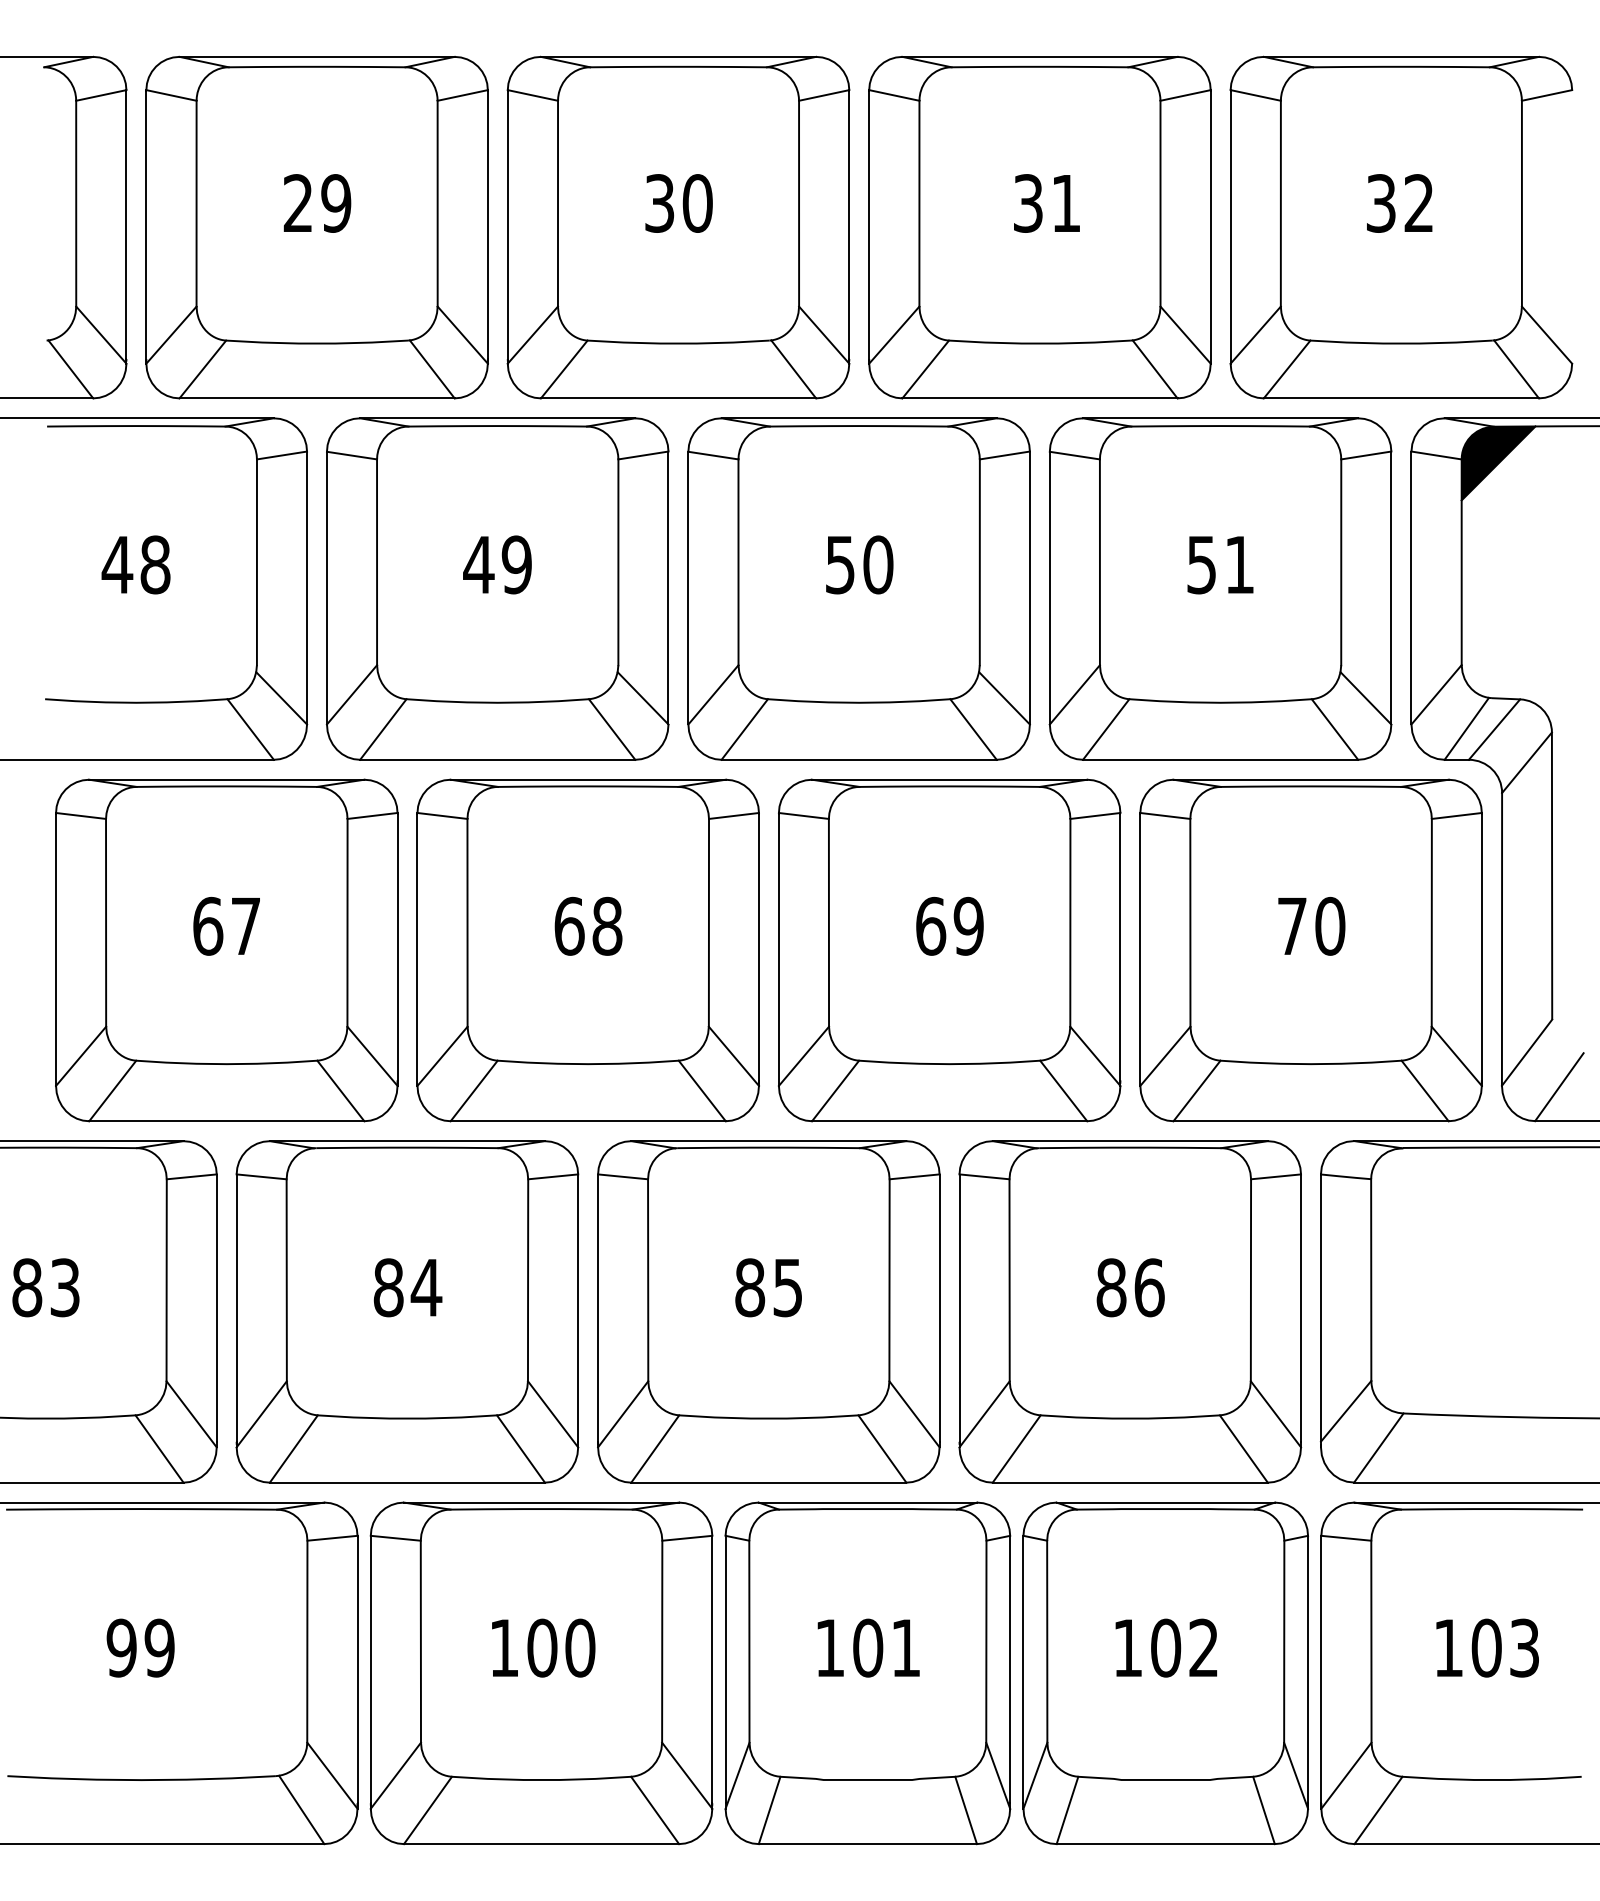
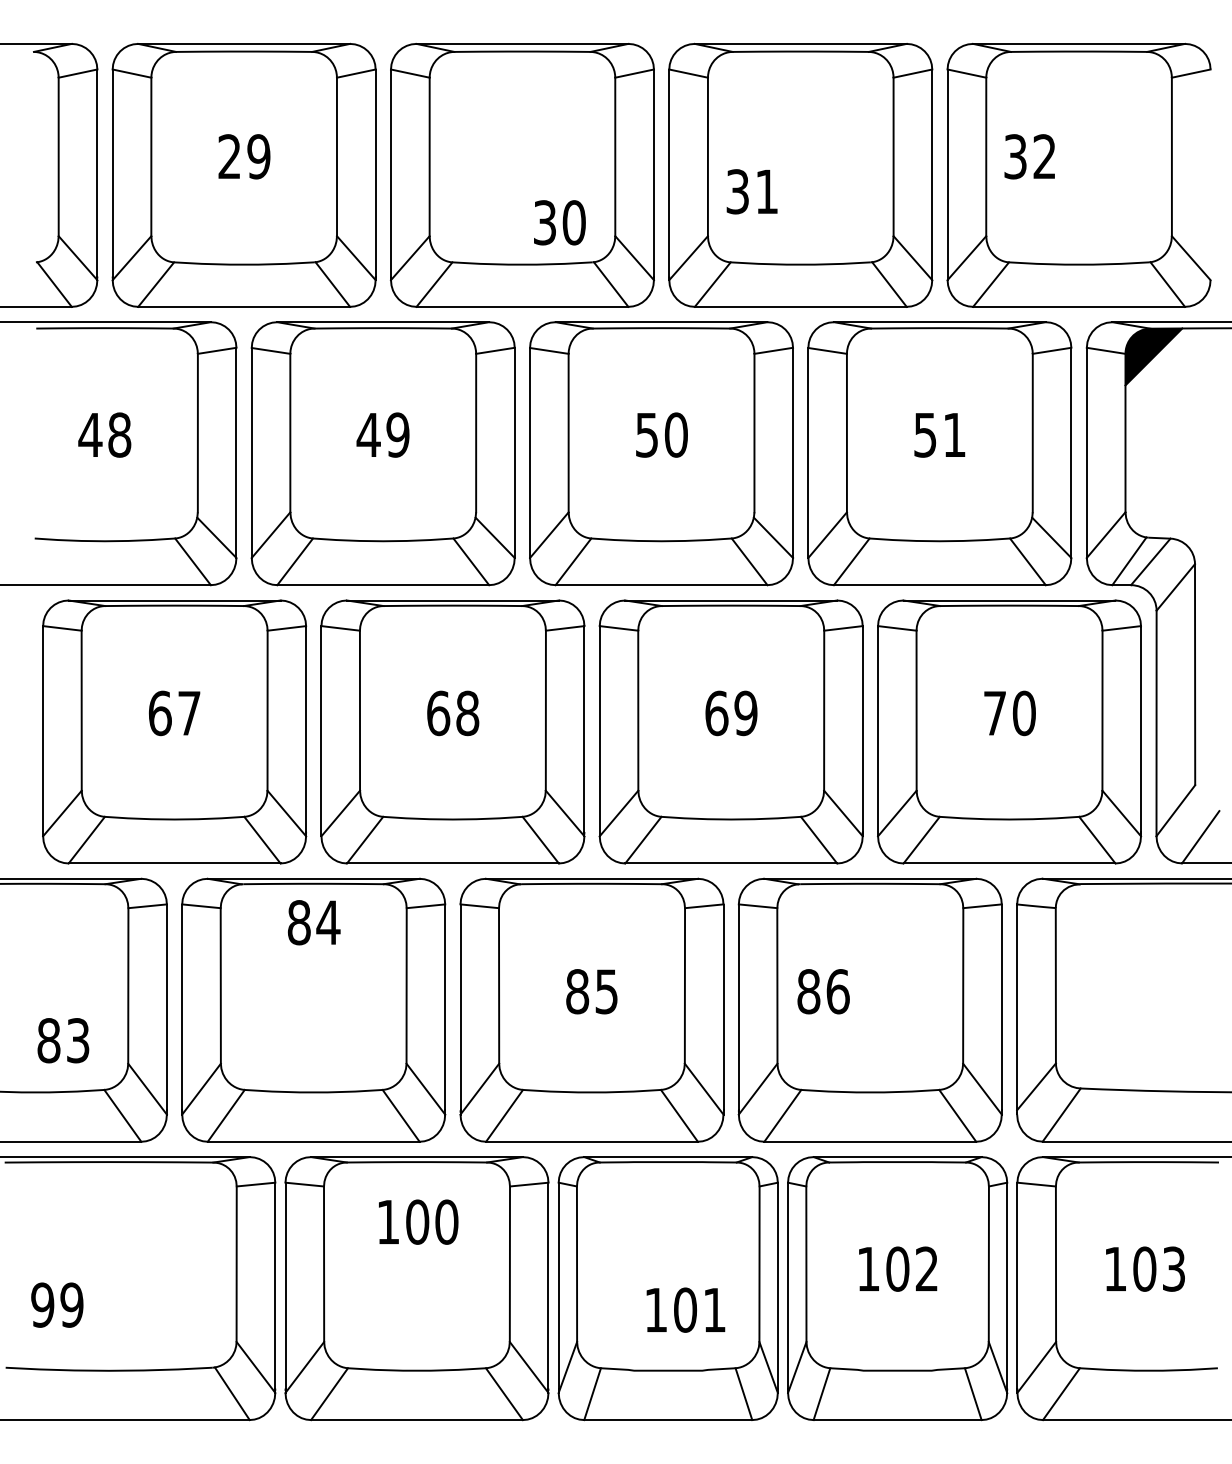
text: (678, 203) -> (559, 222), moved
text: (1046, 203) -> (751, 191), moved
text: (1399, 203) -> (1029, 156), moved
text: (46, 1287) -> (63, 1040), moved
text: (408, 1287) -> (314, 922), moved
text: (1130, 1287) -> (823, 991), moved
text: (140, 1647) -> (57, 1304), moved
text: (543, 1647) -> (418, 1221), moved
text: (868, 1647) -> (685, 1309), moved

